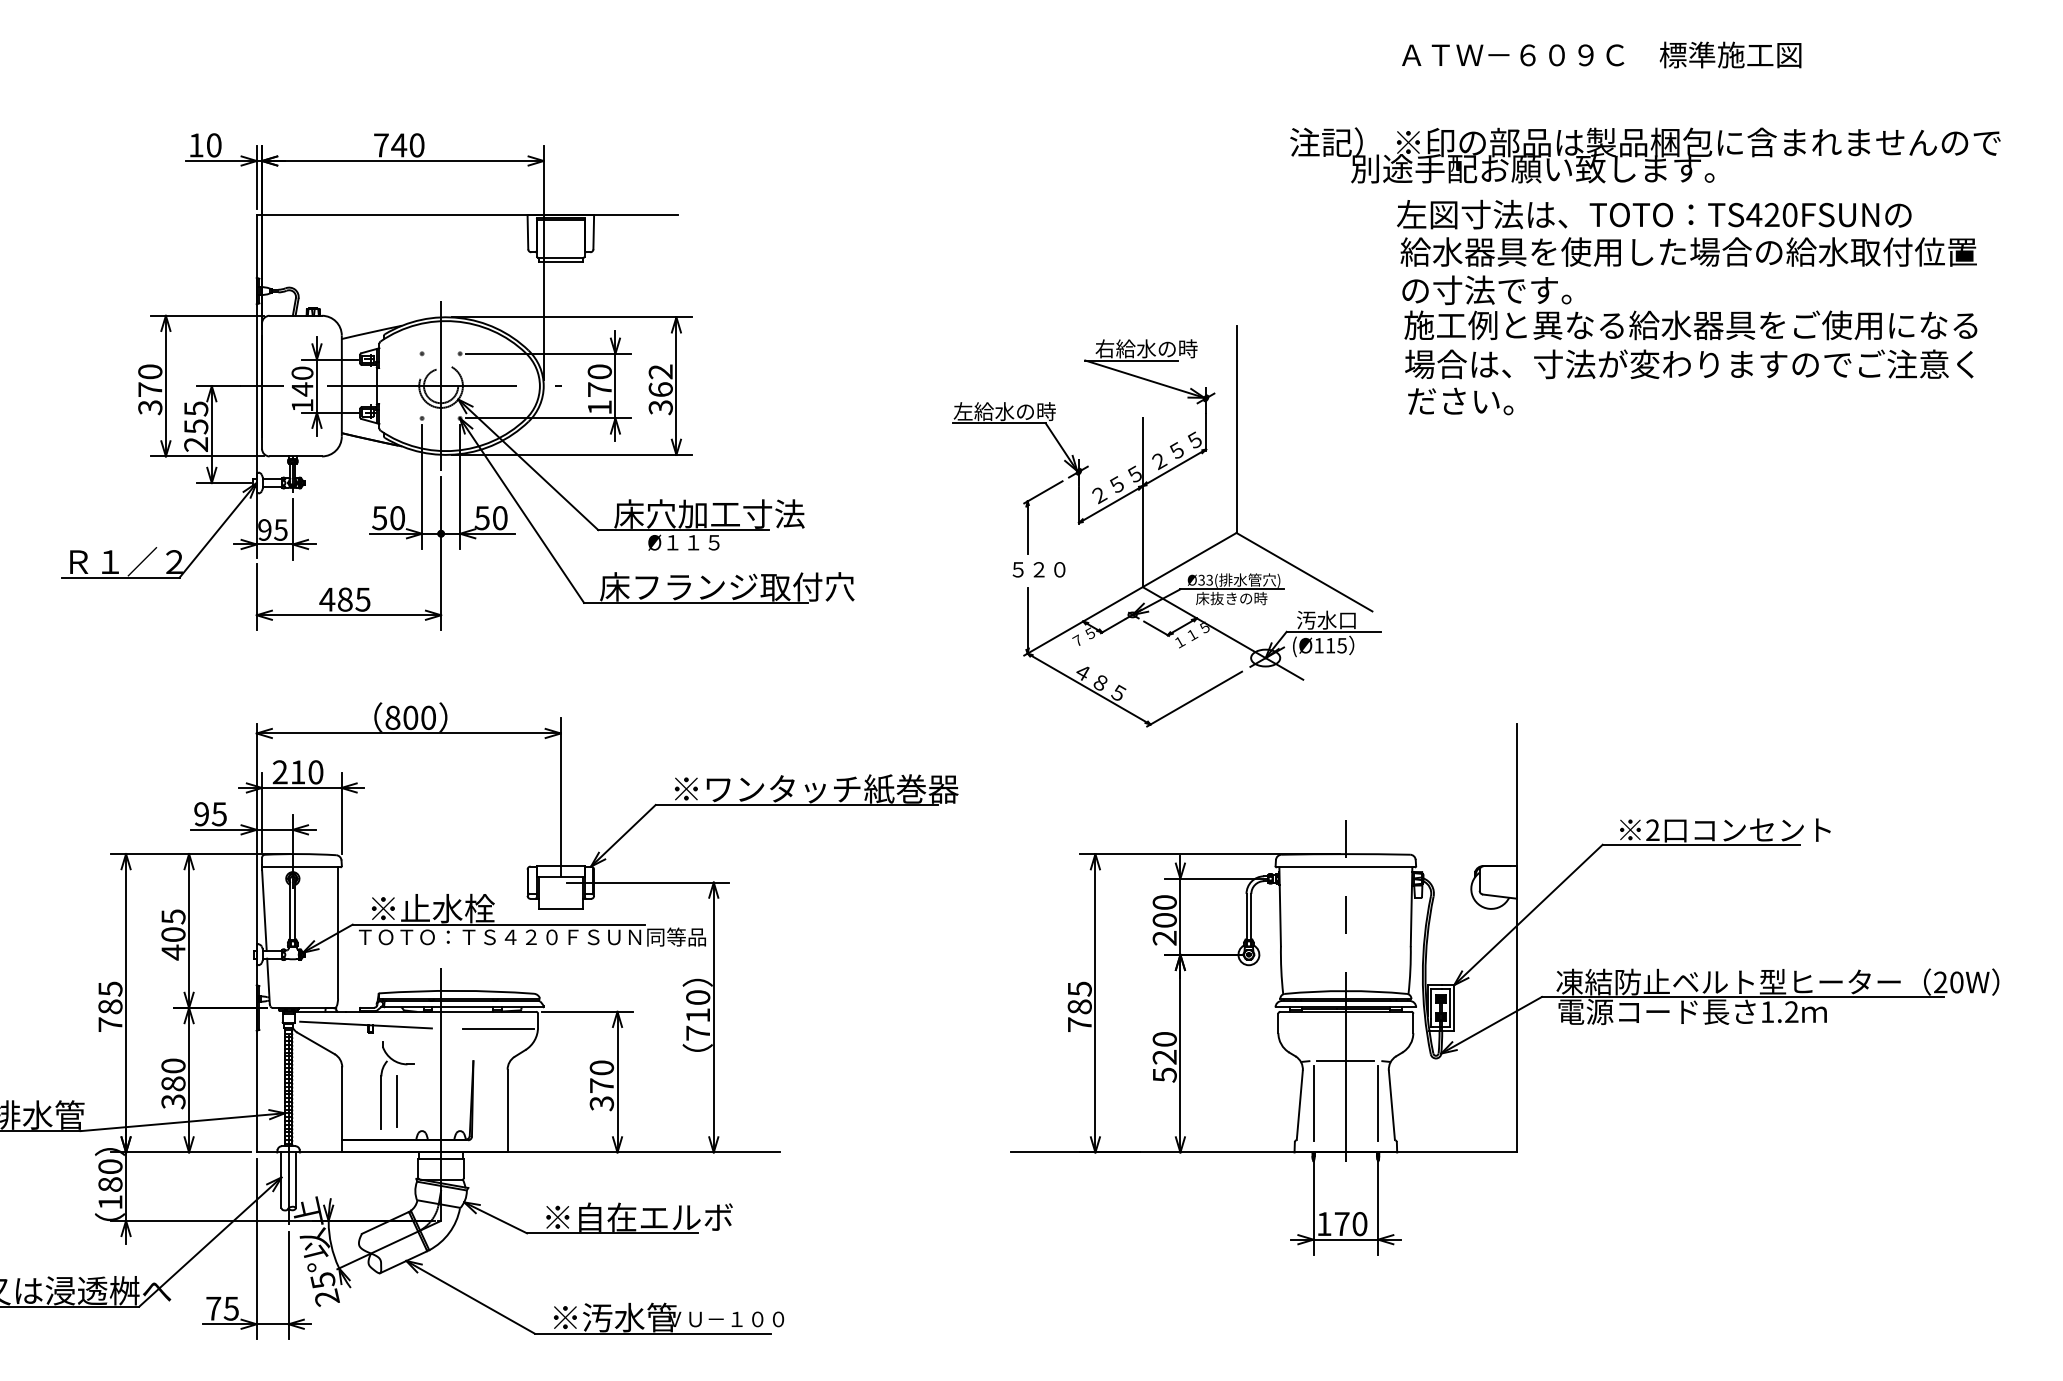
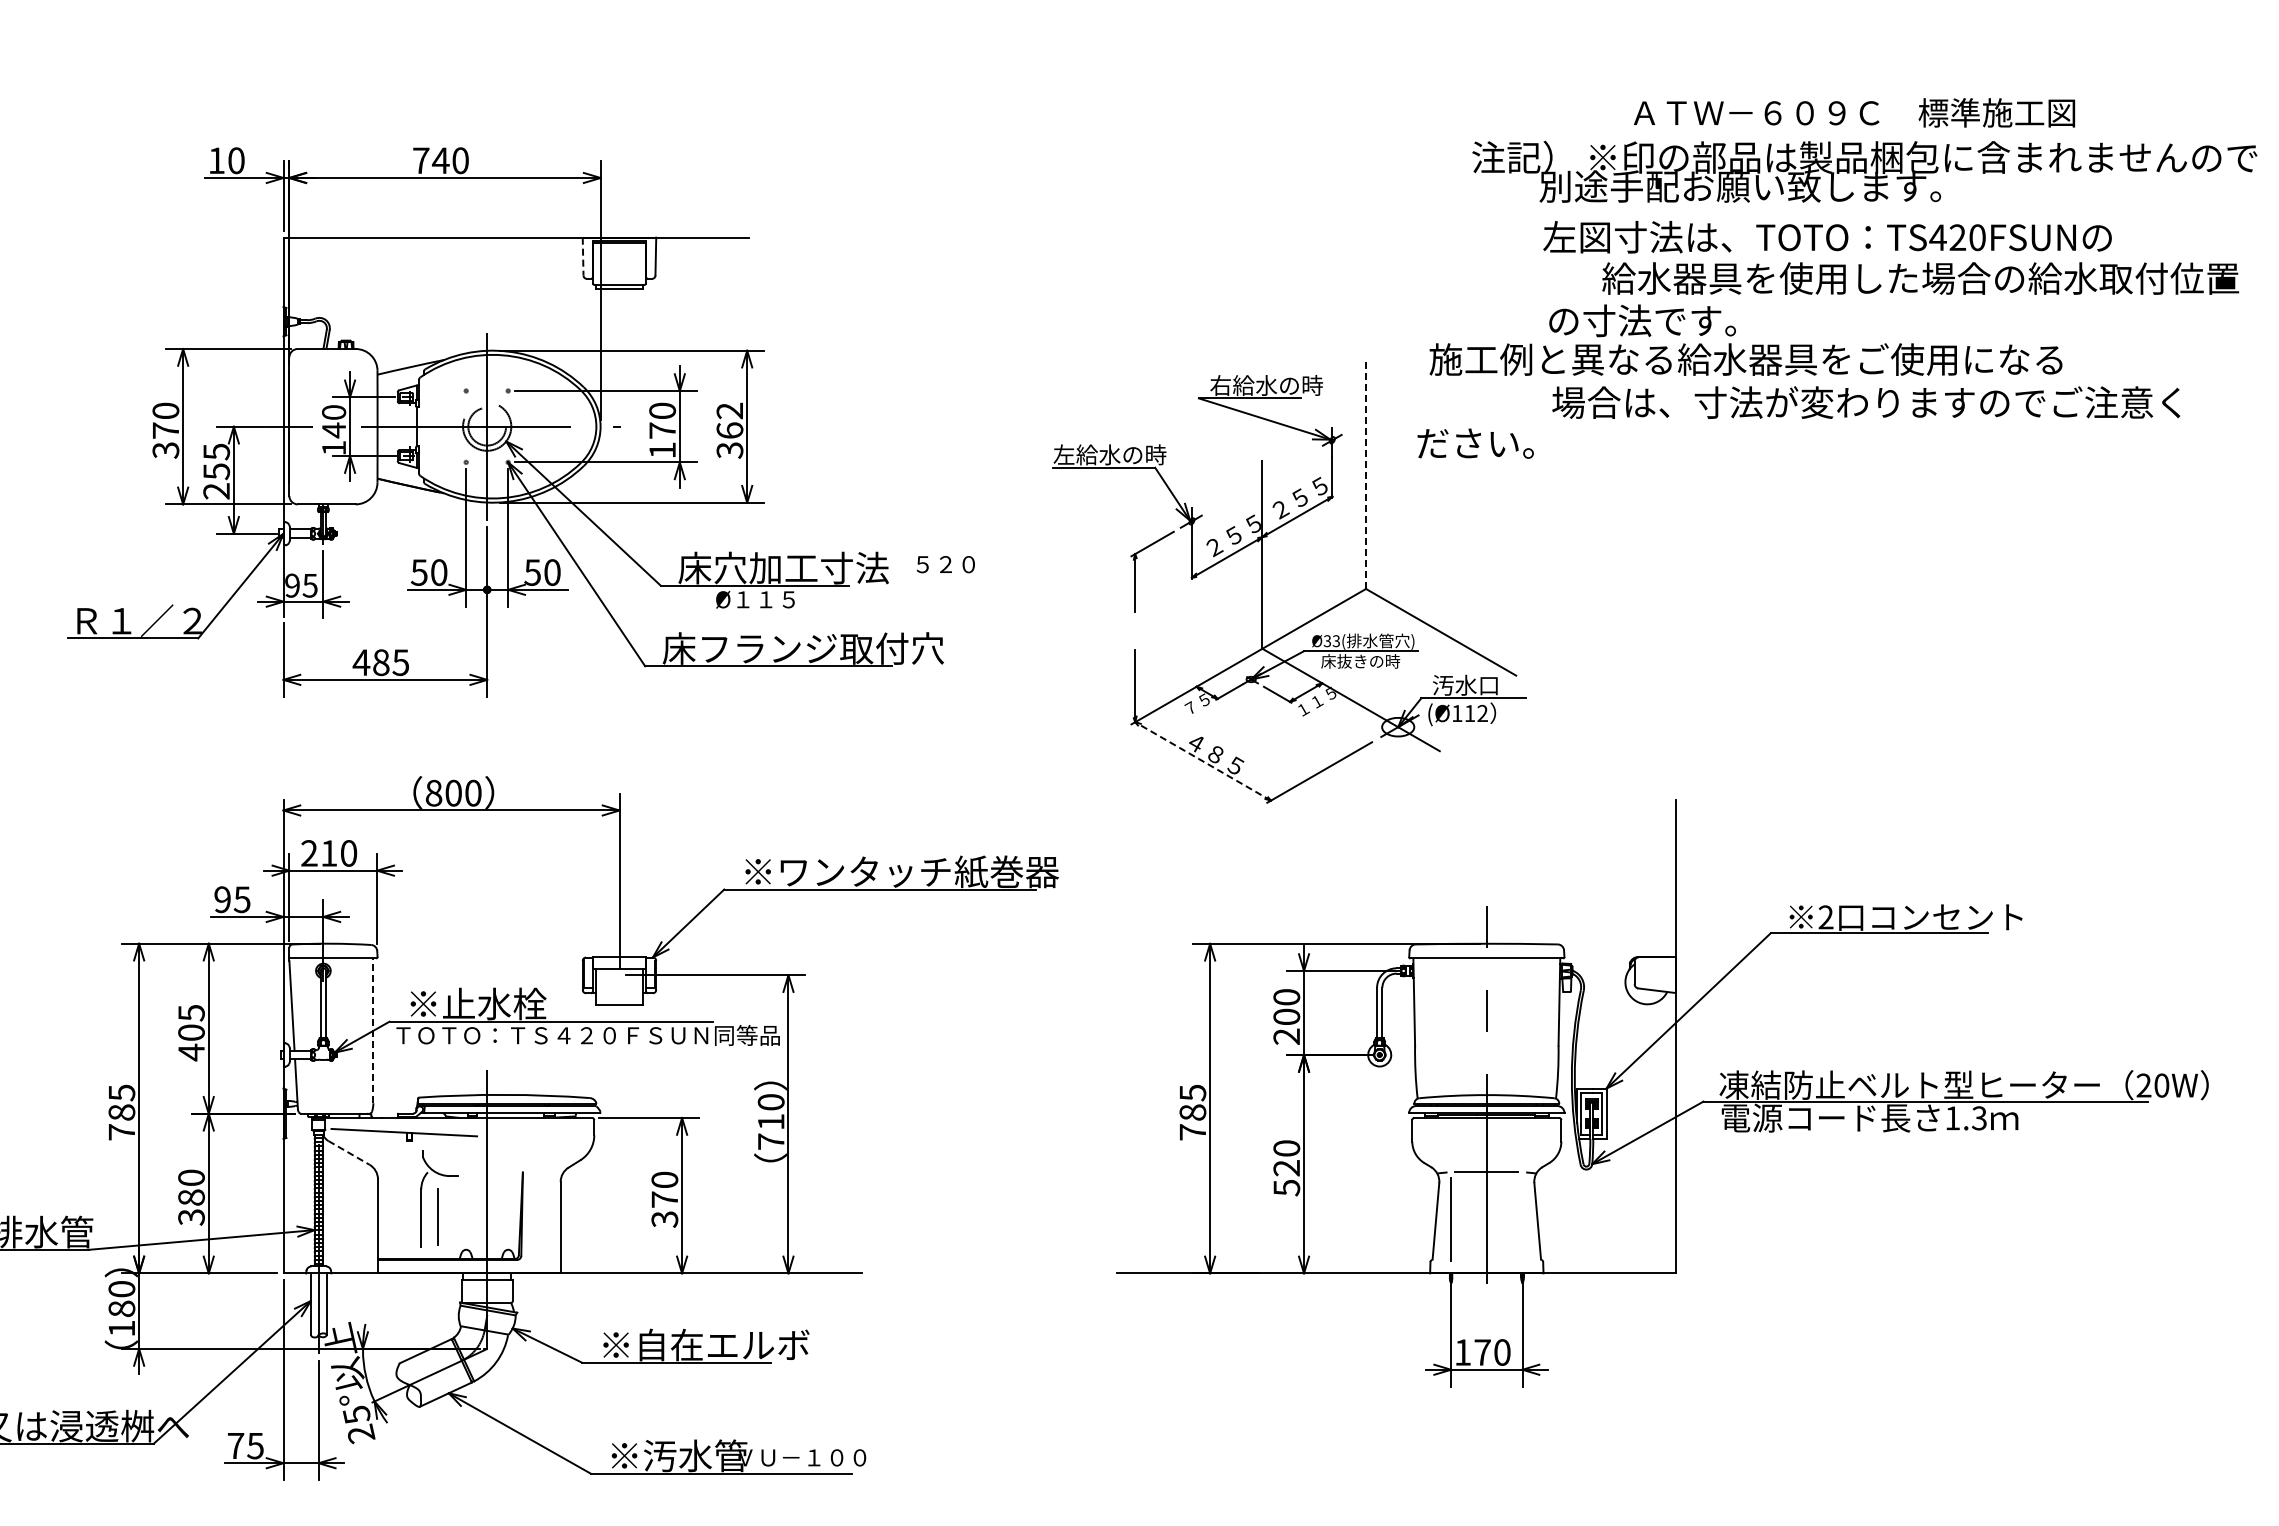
text: (1601, 54) -> (1854, 112), moved
text: (1645, 155) -> (1864, 171), moved
line: (528, 232) -> (583, 256), solid -> dashed
text: (1688, 251) -> (1920, 278), moved
text: (1690, 325) -> (1745, 359), moved
text: (1460, 401) -> (1475, 443), moved
line: (1236, 429) -> (1366, 474), solid -> dashed
text: (1038, 569) -> (945, 564), moved
text: (1341, 645) -> (1482, 713), (Ø115 -> (Ø112
line: (1088, 689) -> (1202, 761), solid -> dashed
line: (338, 932) -> (373, 1030), solid -> dashed
text: (1790, 1012) -> (1978, 1118), 1.2 -> 1.3
line: (498, 1028) -> (550, 1136), removed
line: (316, 1043) -> (349, 1152), solid -> dashed
line: (1378, 1102) -> (1522, 1218), removed

